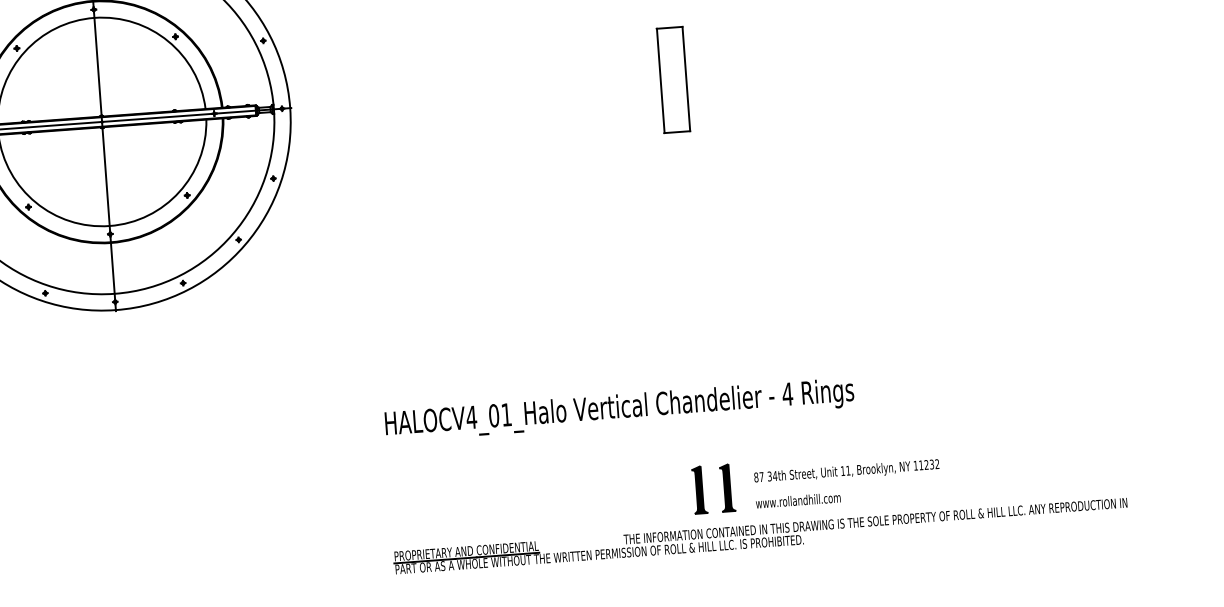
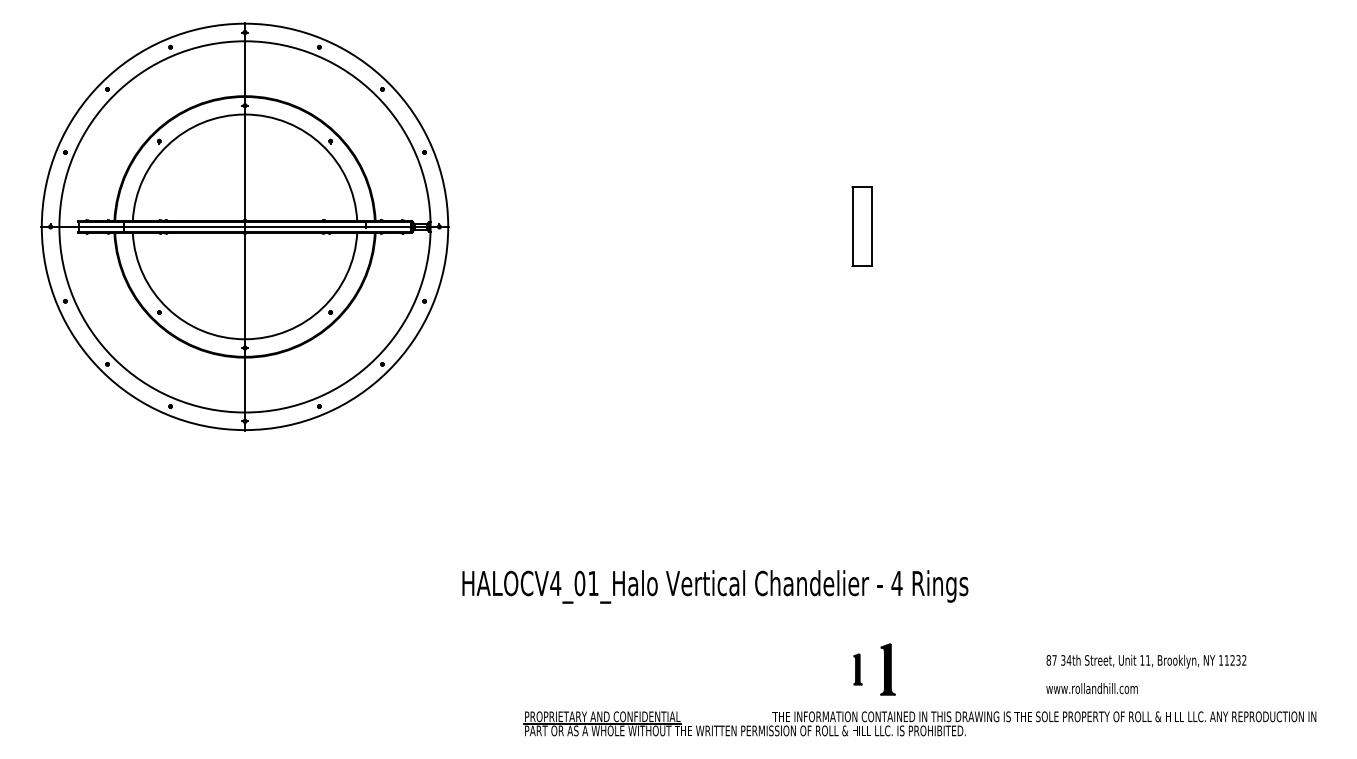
part: (672, 79) -> (861, 226), size x0.7
text: (619, 409) -> (715, 586), moved
text: (847, 482) -> (1146, 673), moved
part: (699, 490) -> (857, 669), size x0.6

